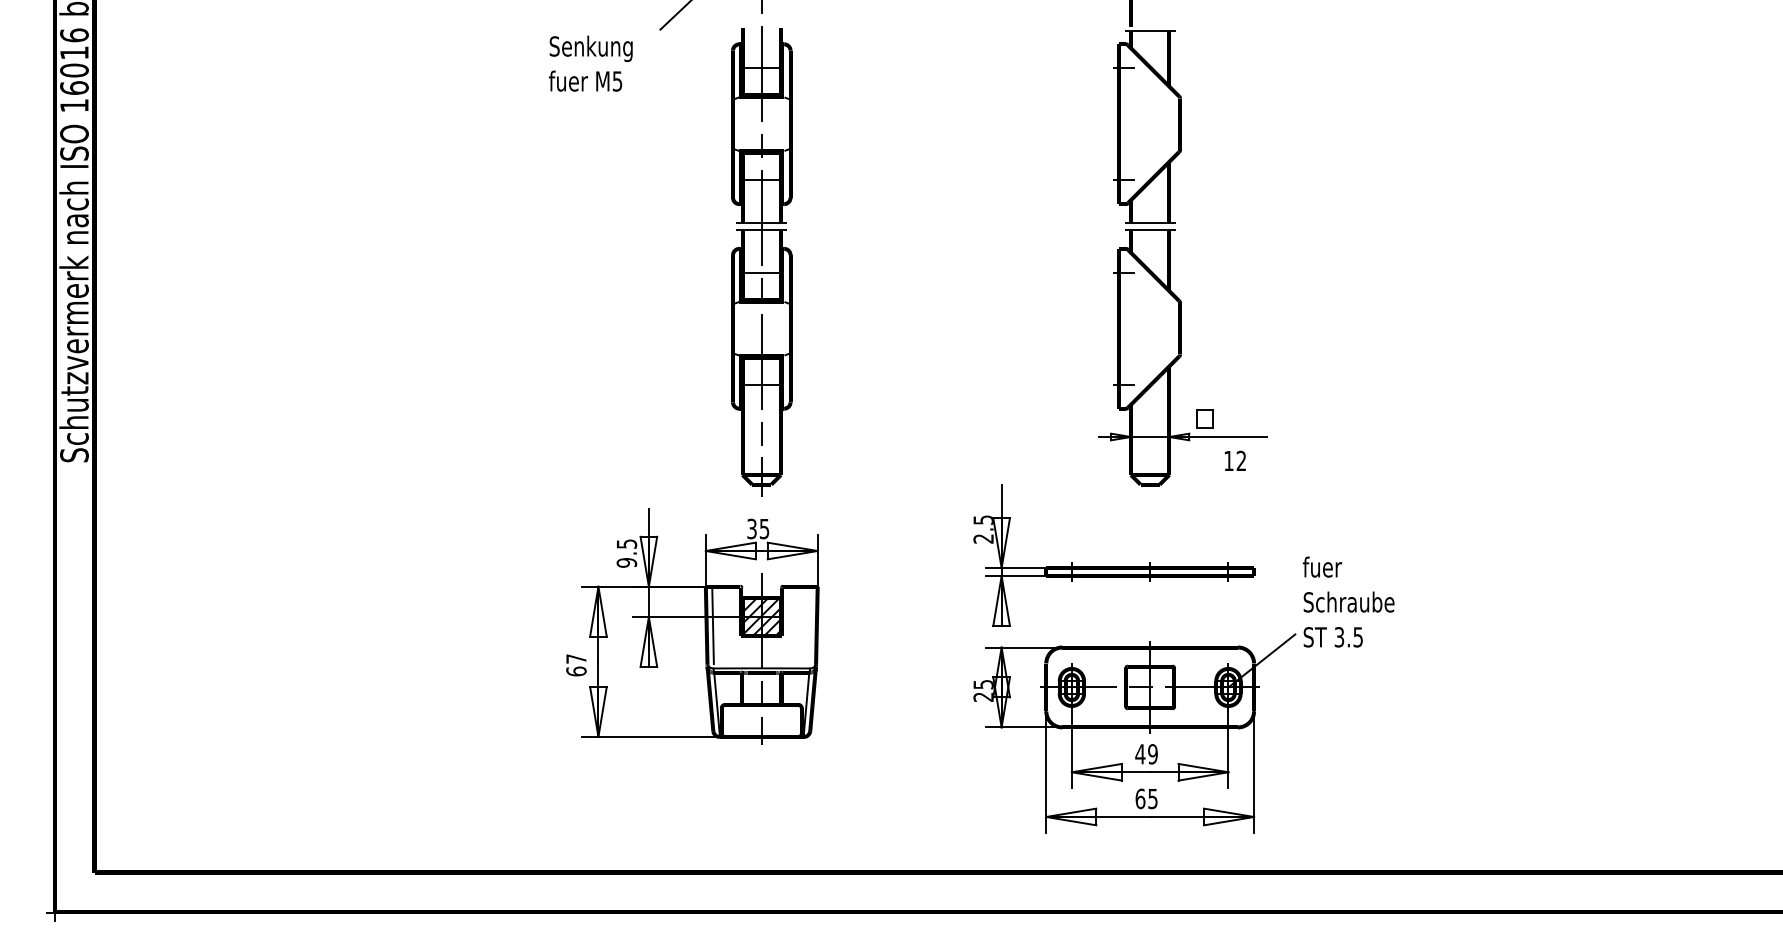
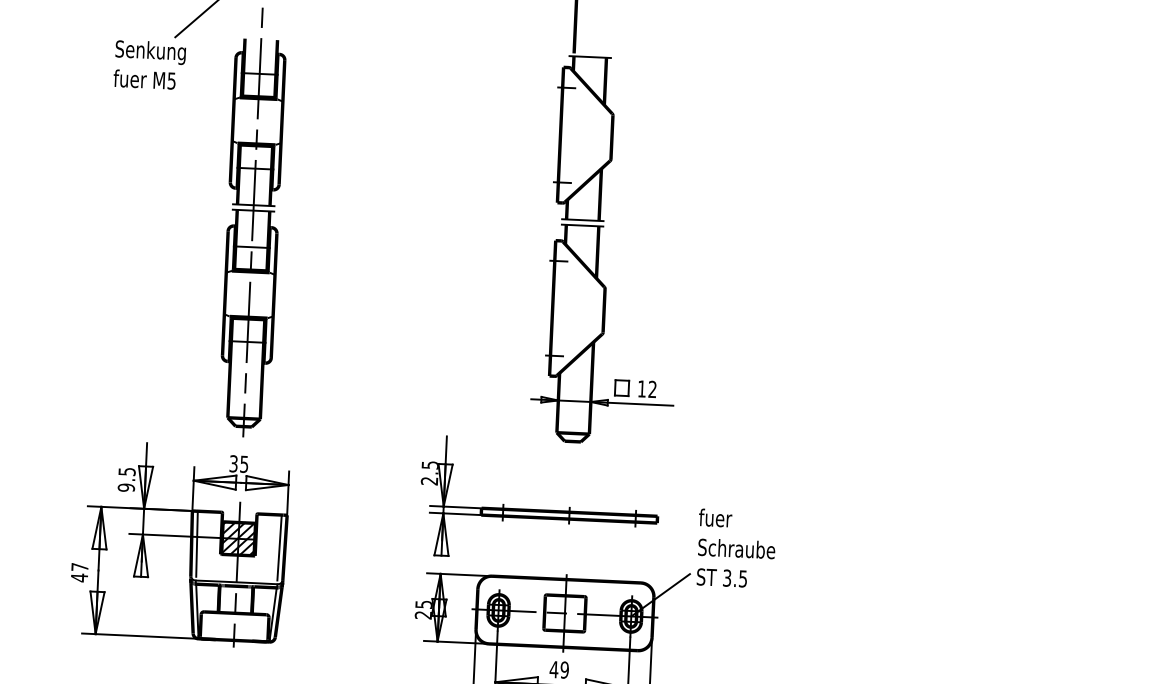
text: (590, 63) -> (149, 64), moved
text: (1235, 460) -> (647, 388), moved
line: (810, 625) -> (279, 547), added
text: (576, 671) -> (79, 577), 67 -> 47

